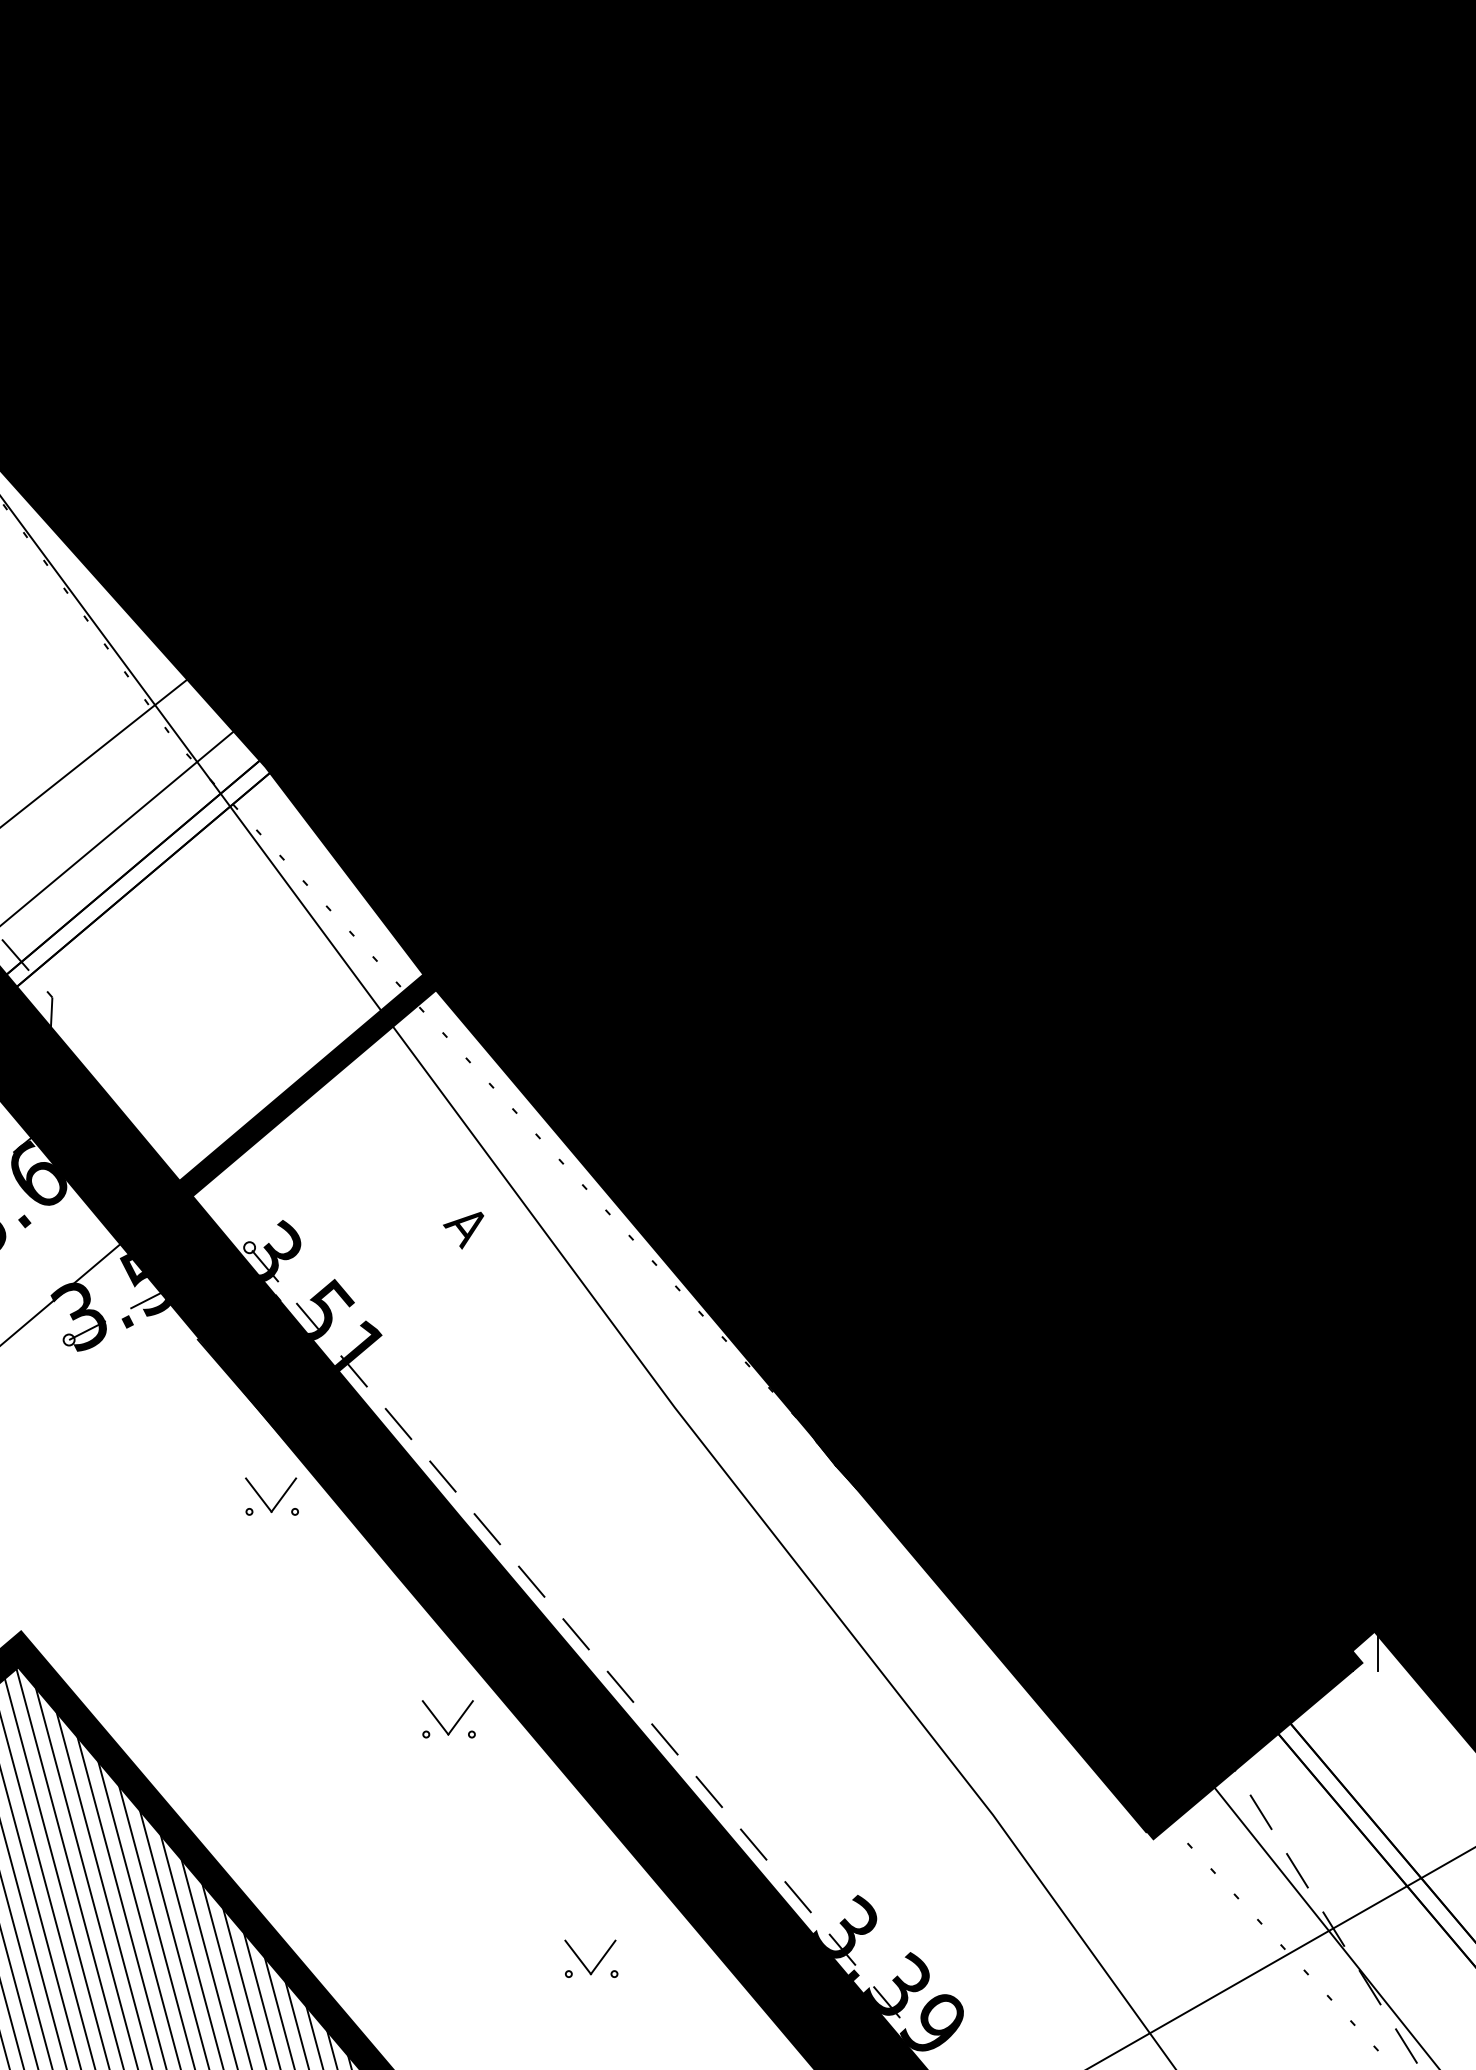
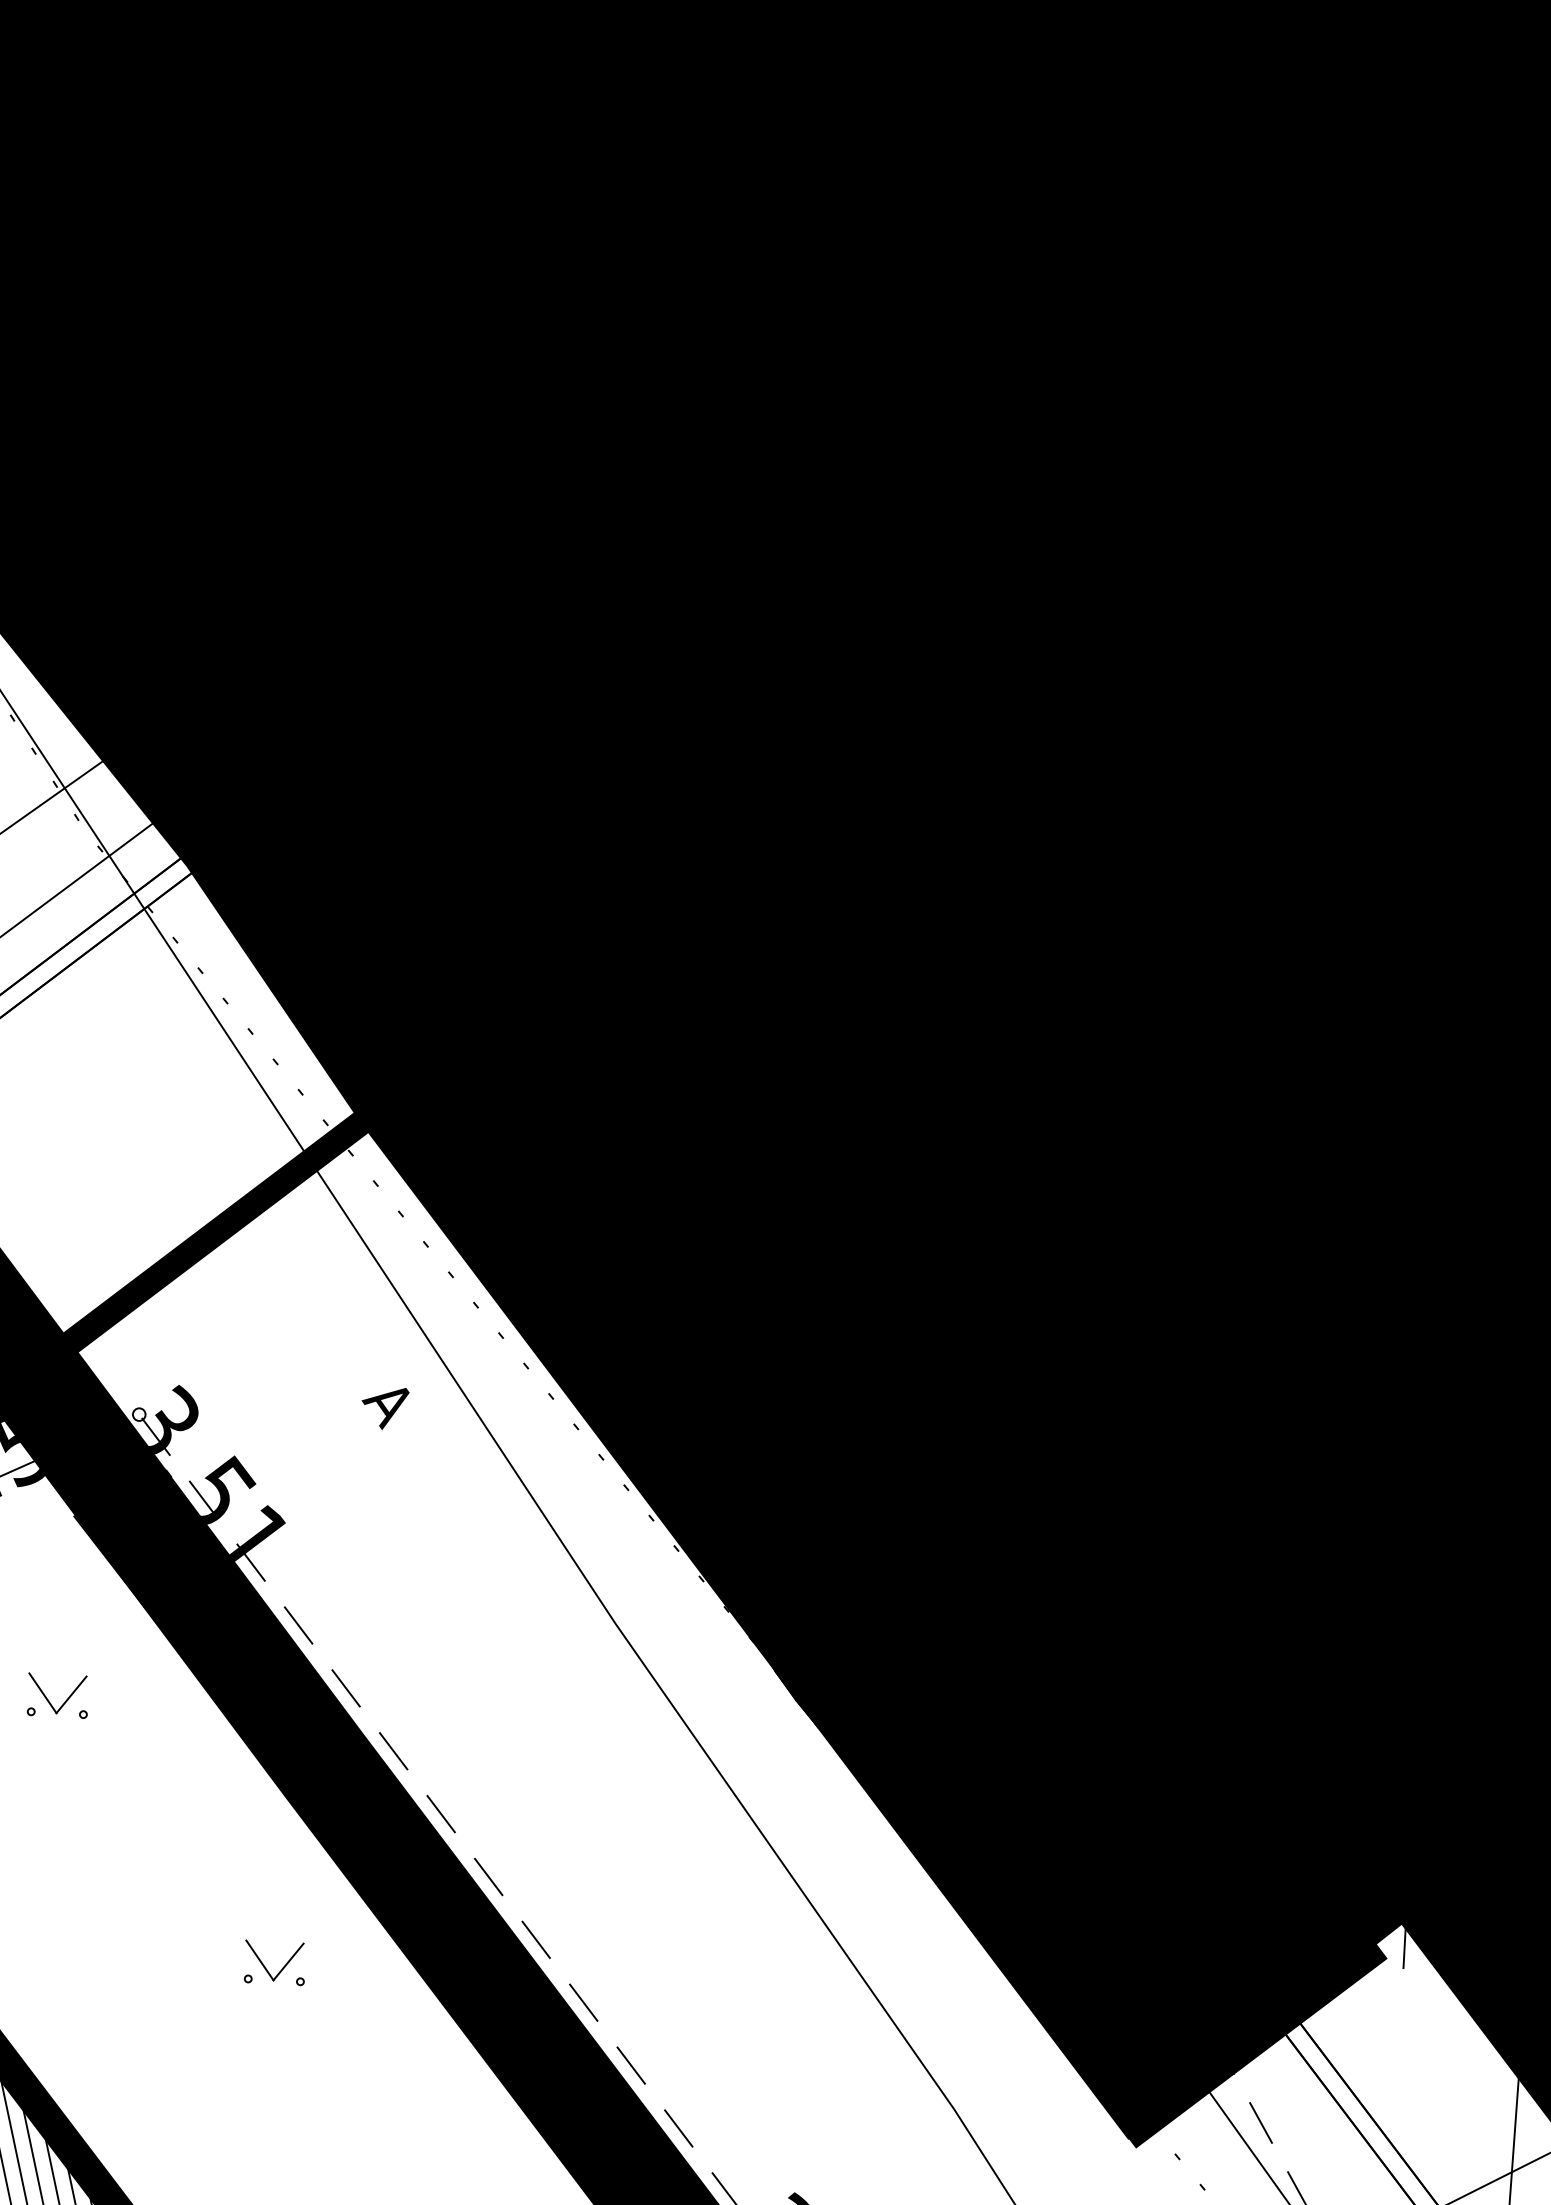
part: (264, 1500) -> (49, 1699), moved
part: (454, 1724) -> (281, 1969), moved

